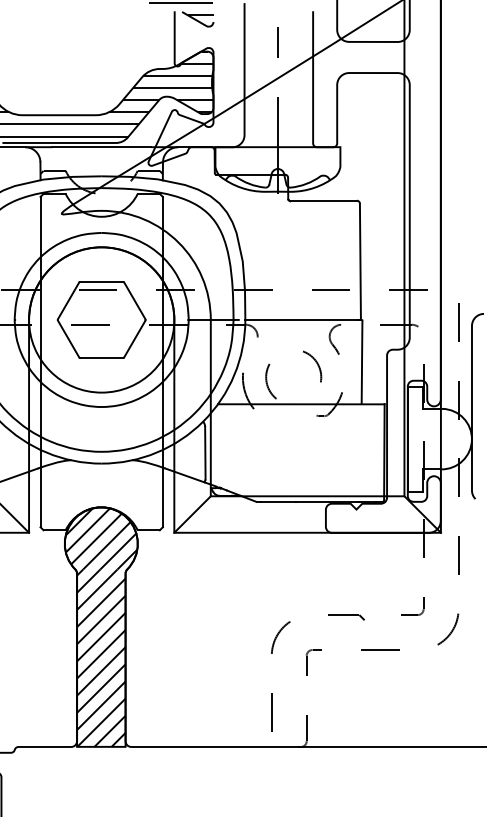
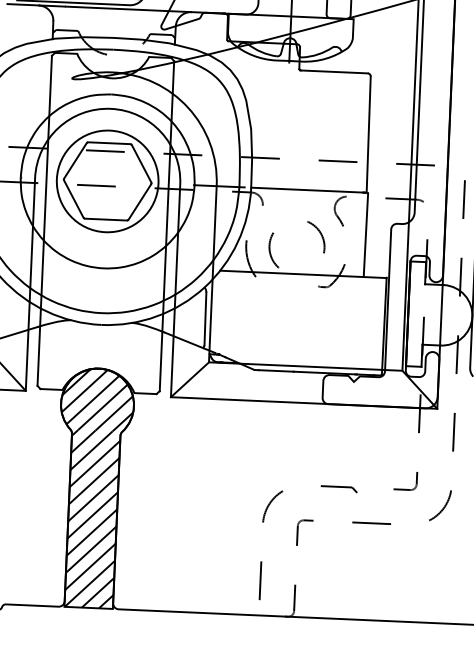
circle: (101, 319) -> (107, 180), size x0.7

